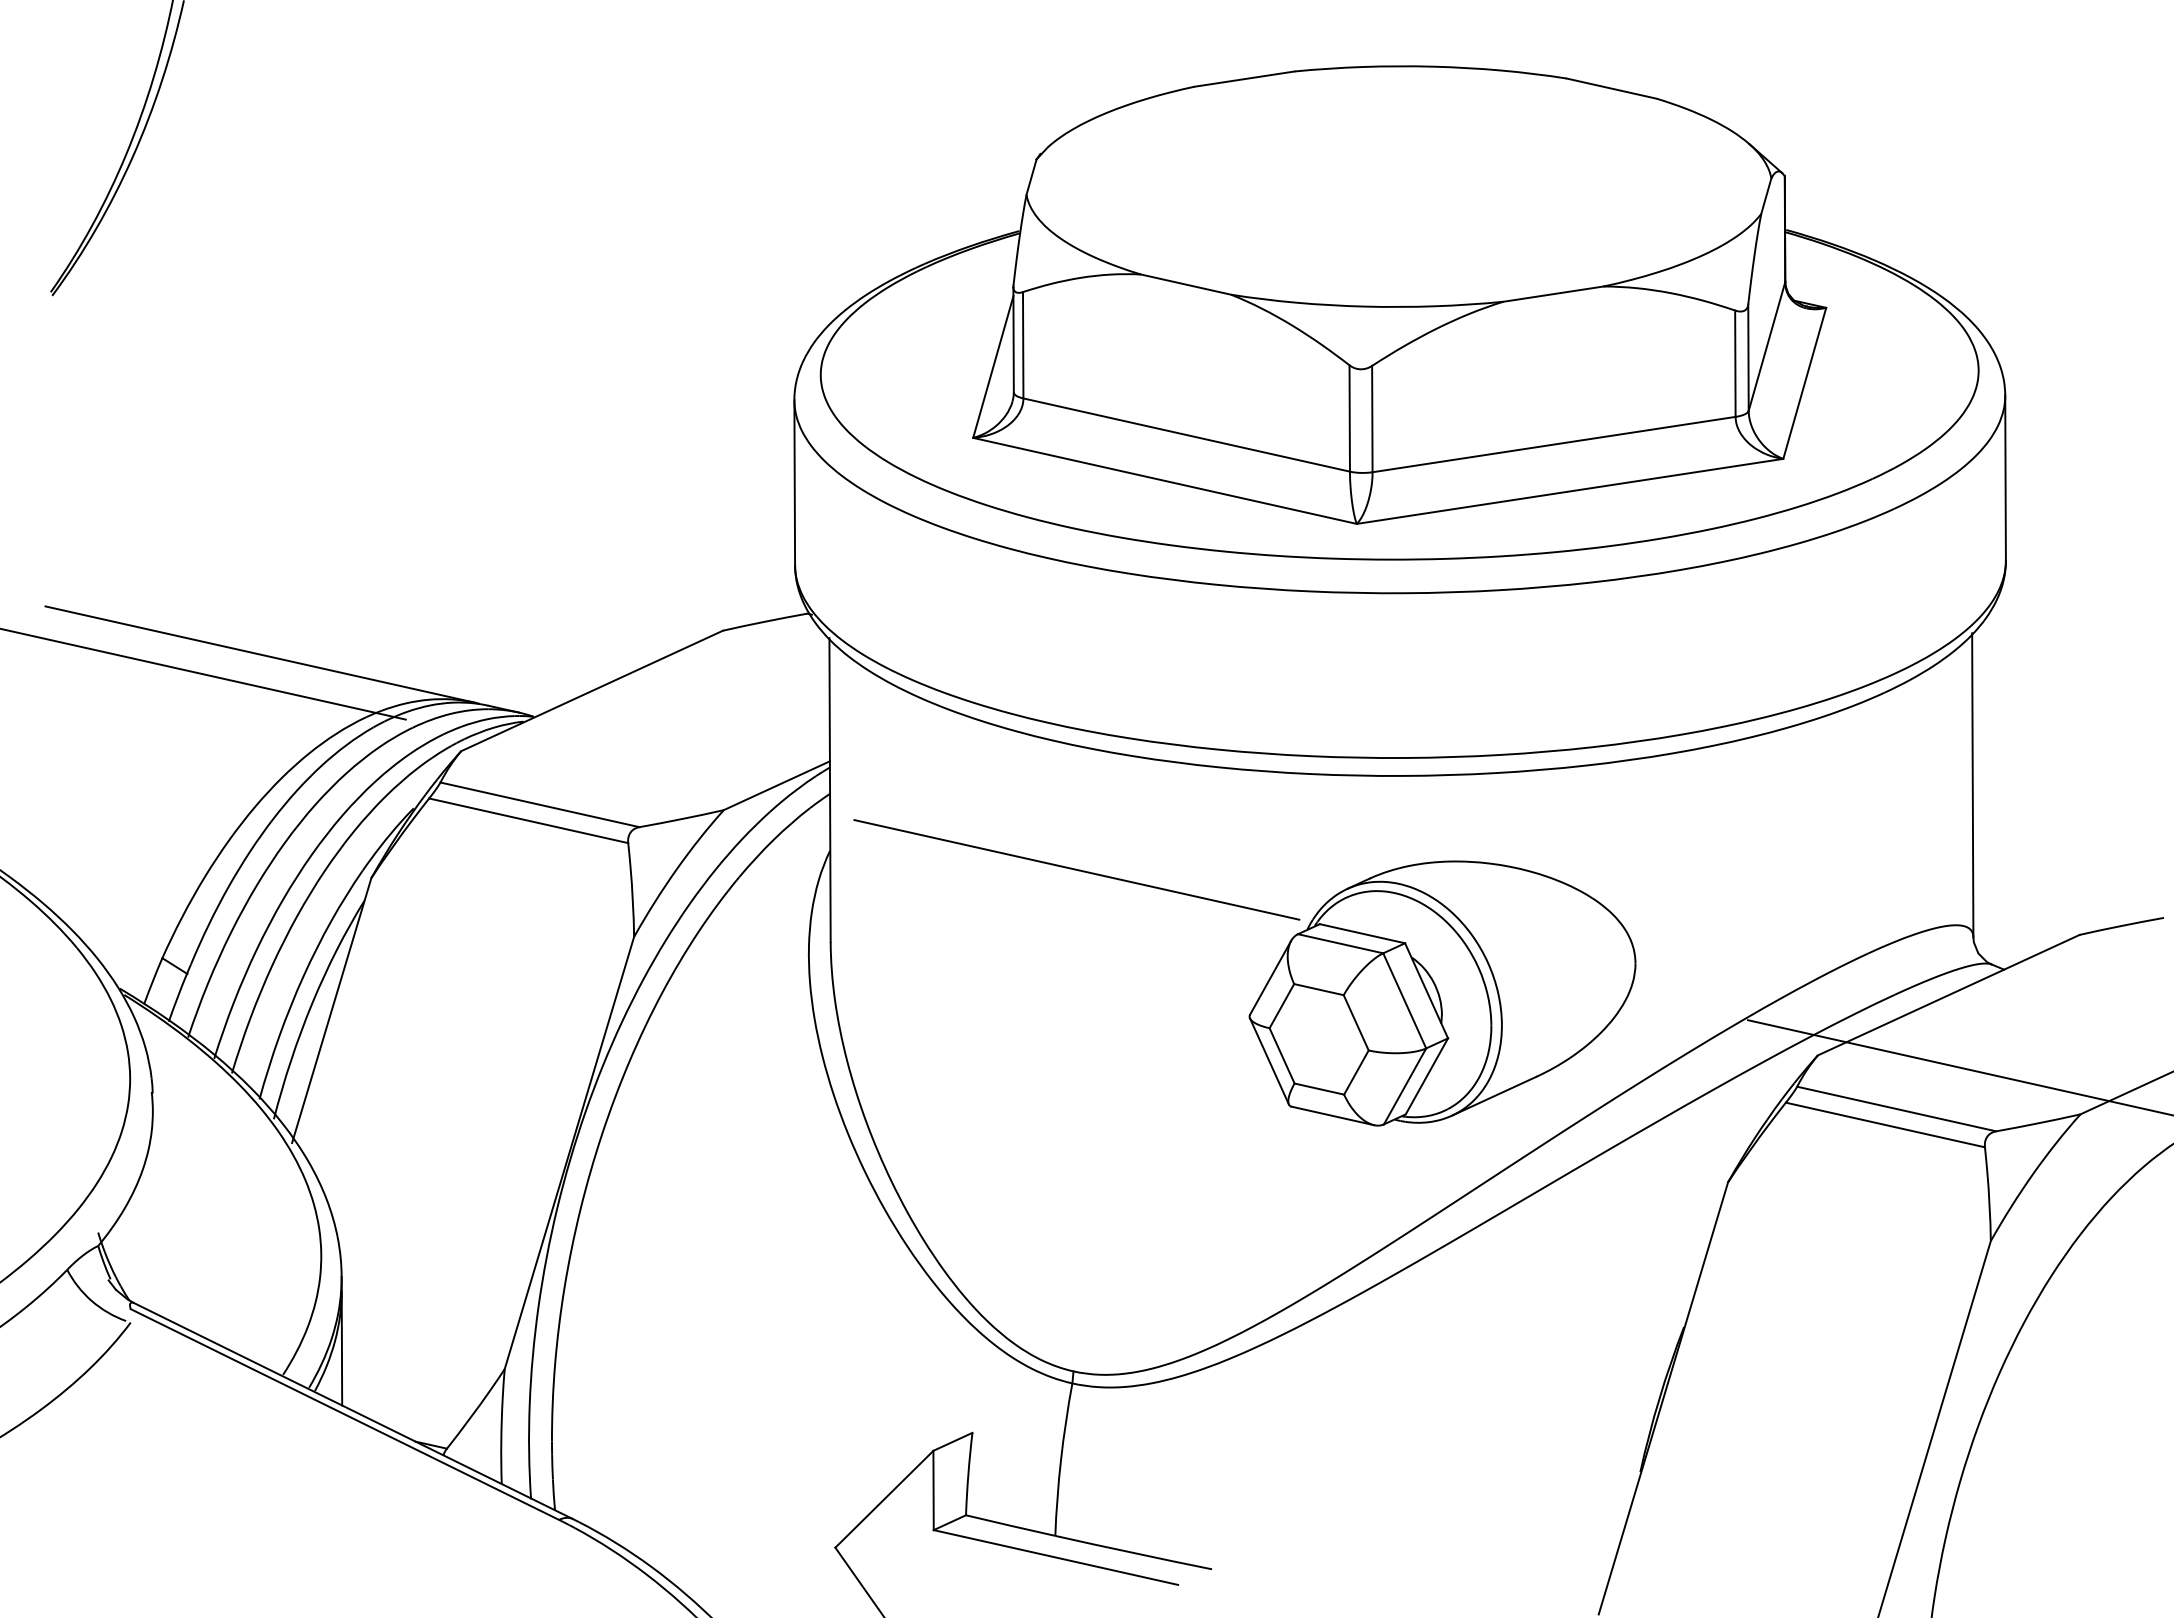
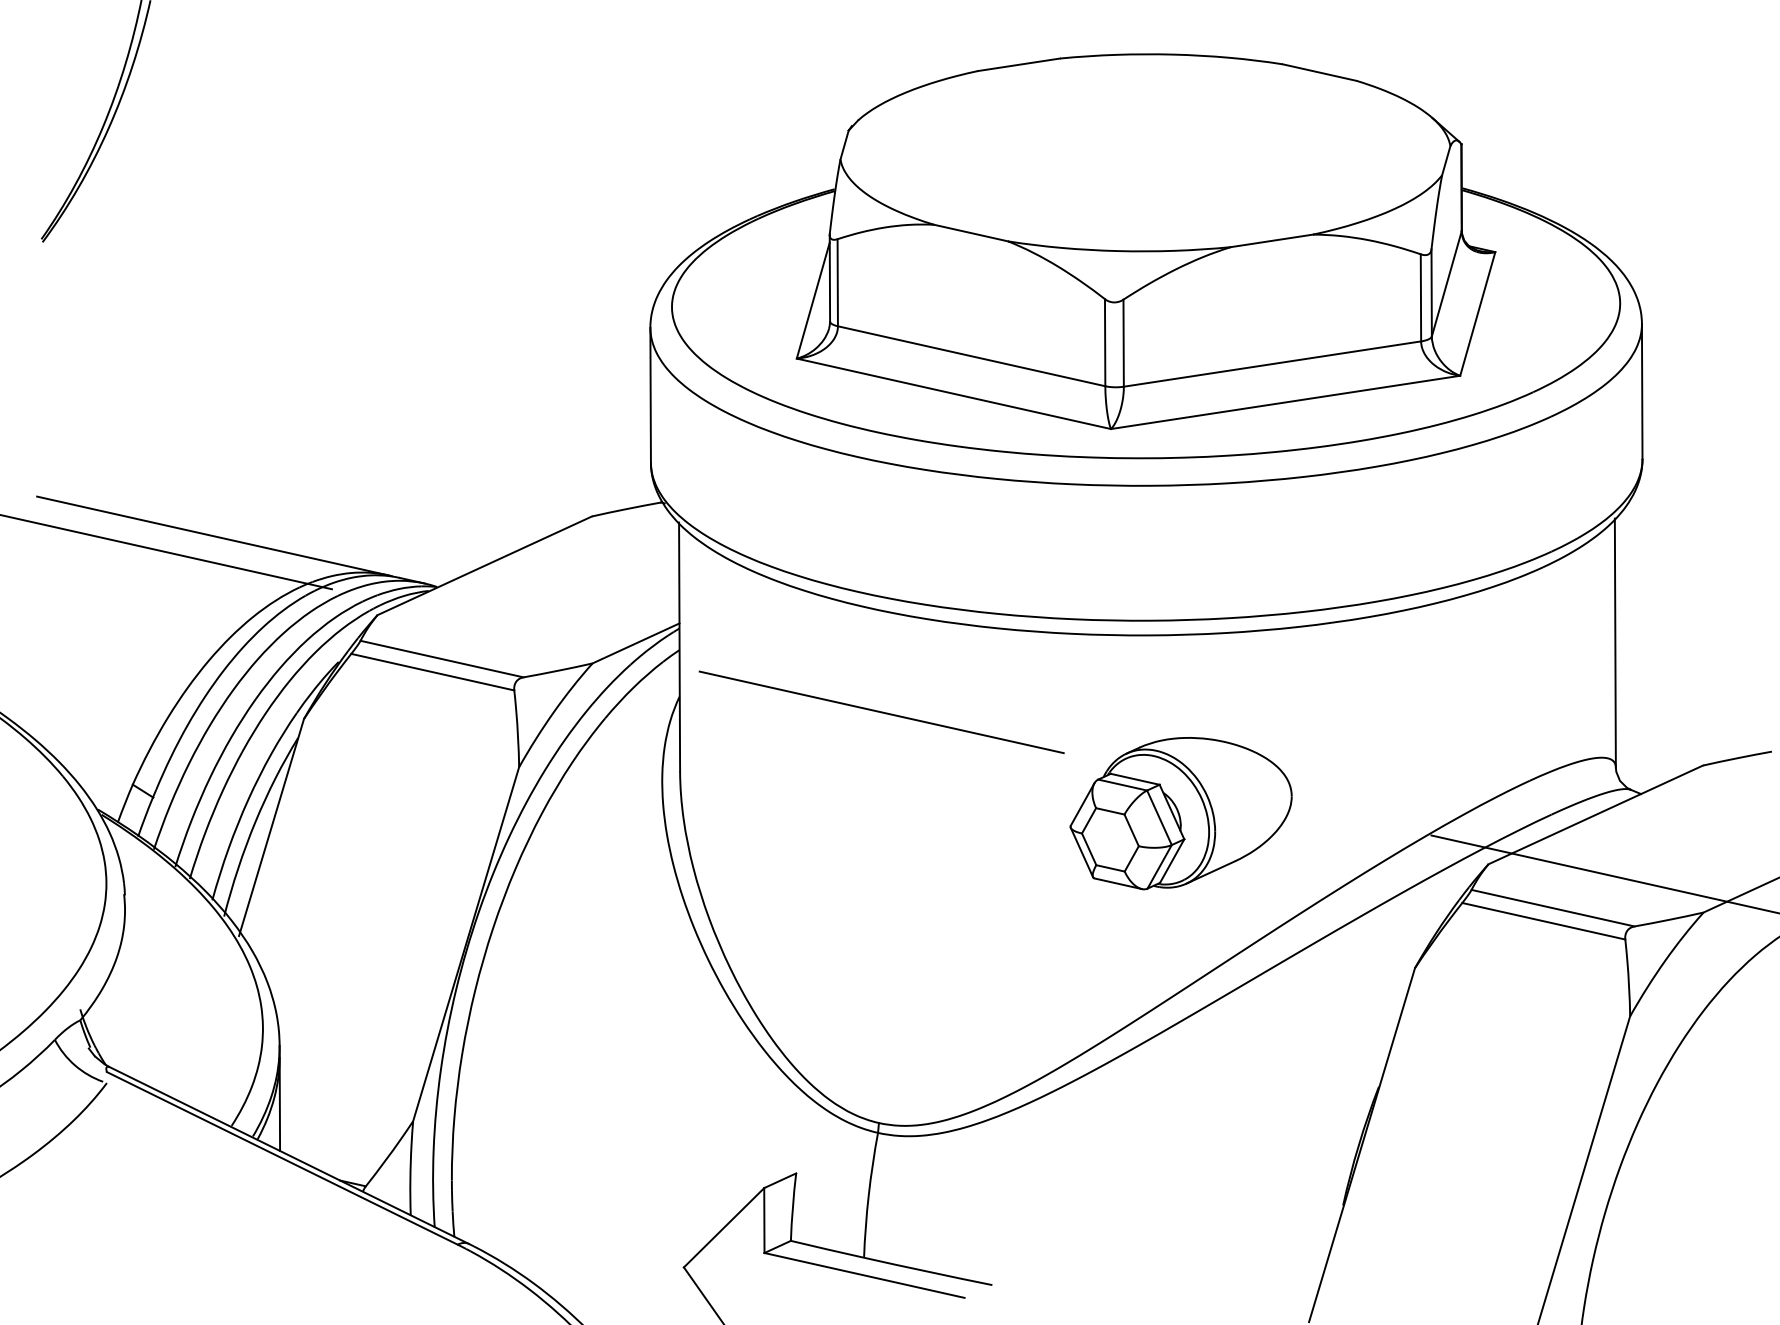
part: (1442, 993) -> (1181, 813), size x0.7

